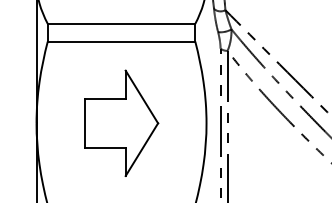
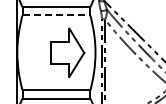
line: (121, 42) -> (56, 15), solid -> dashed
part: (121, 122) -> (67, 52), moved

